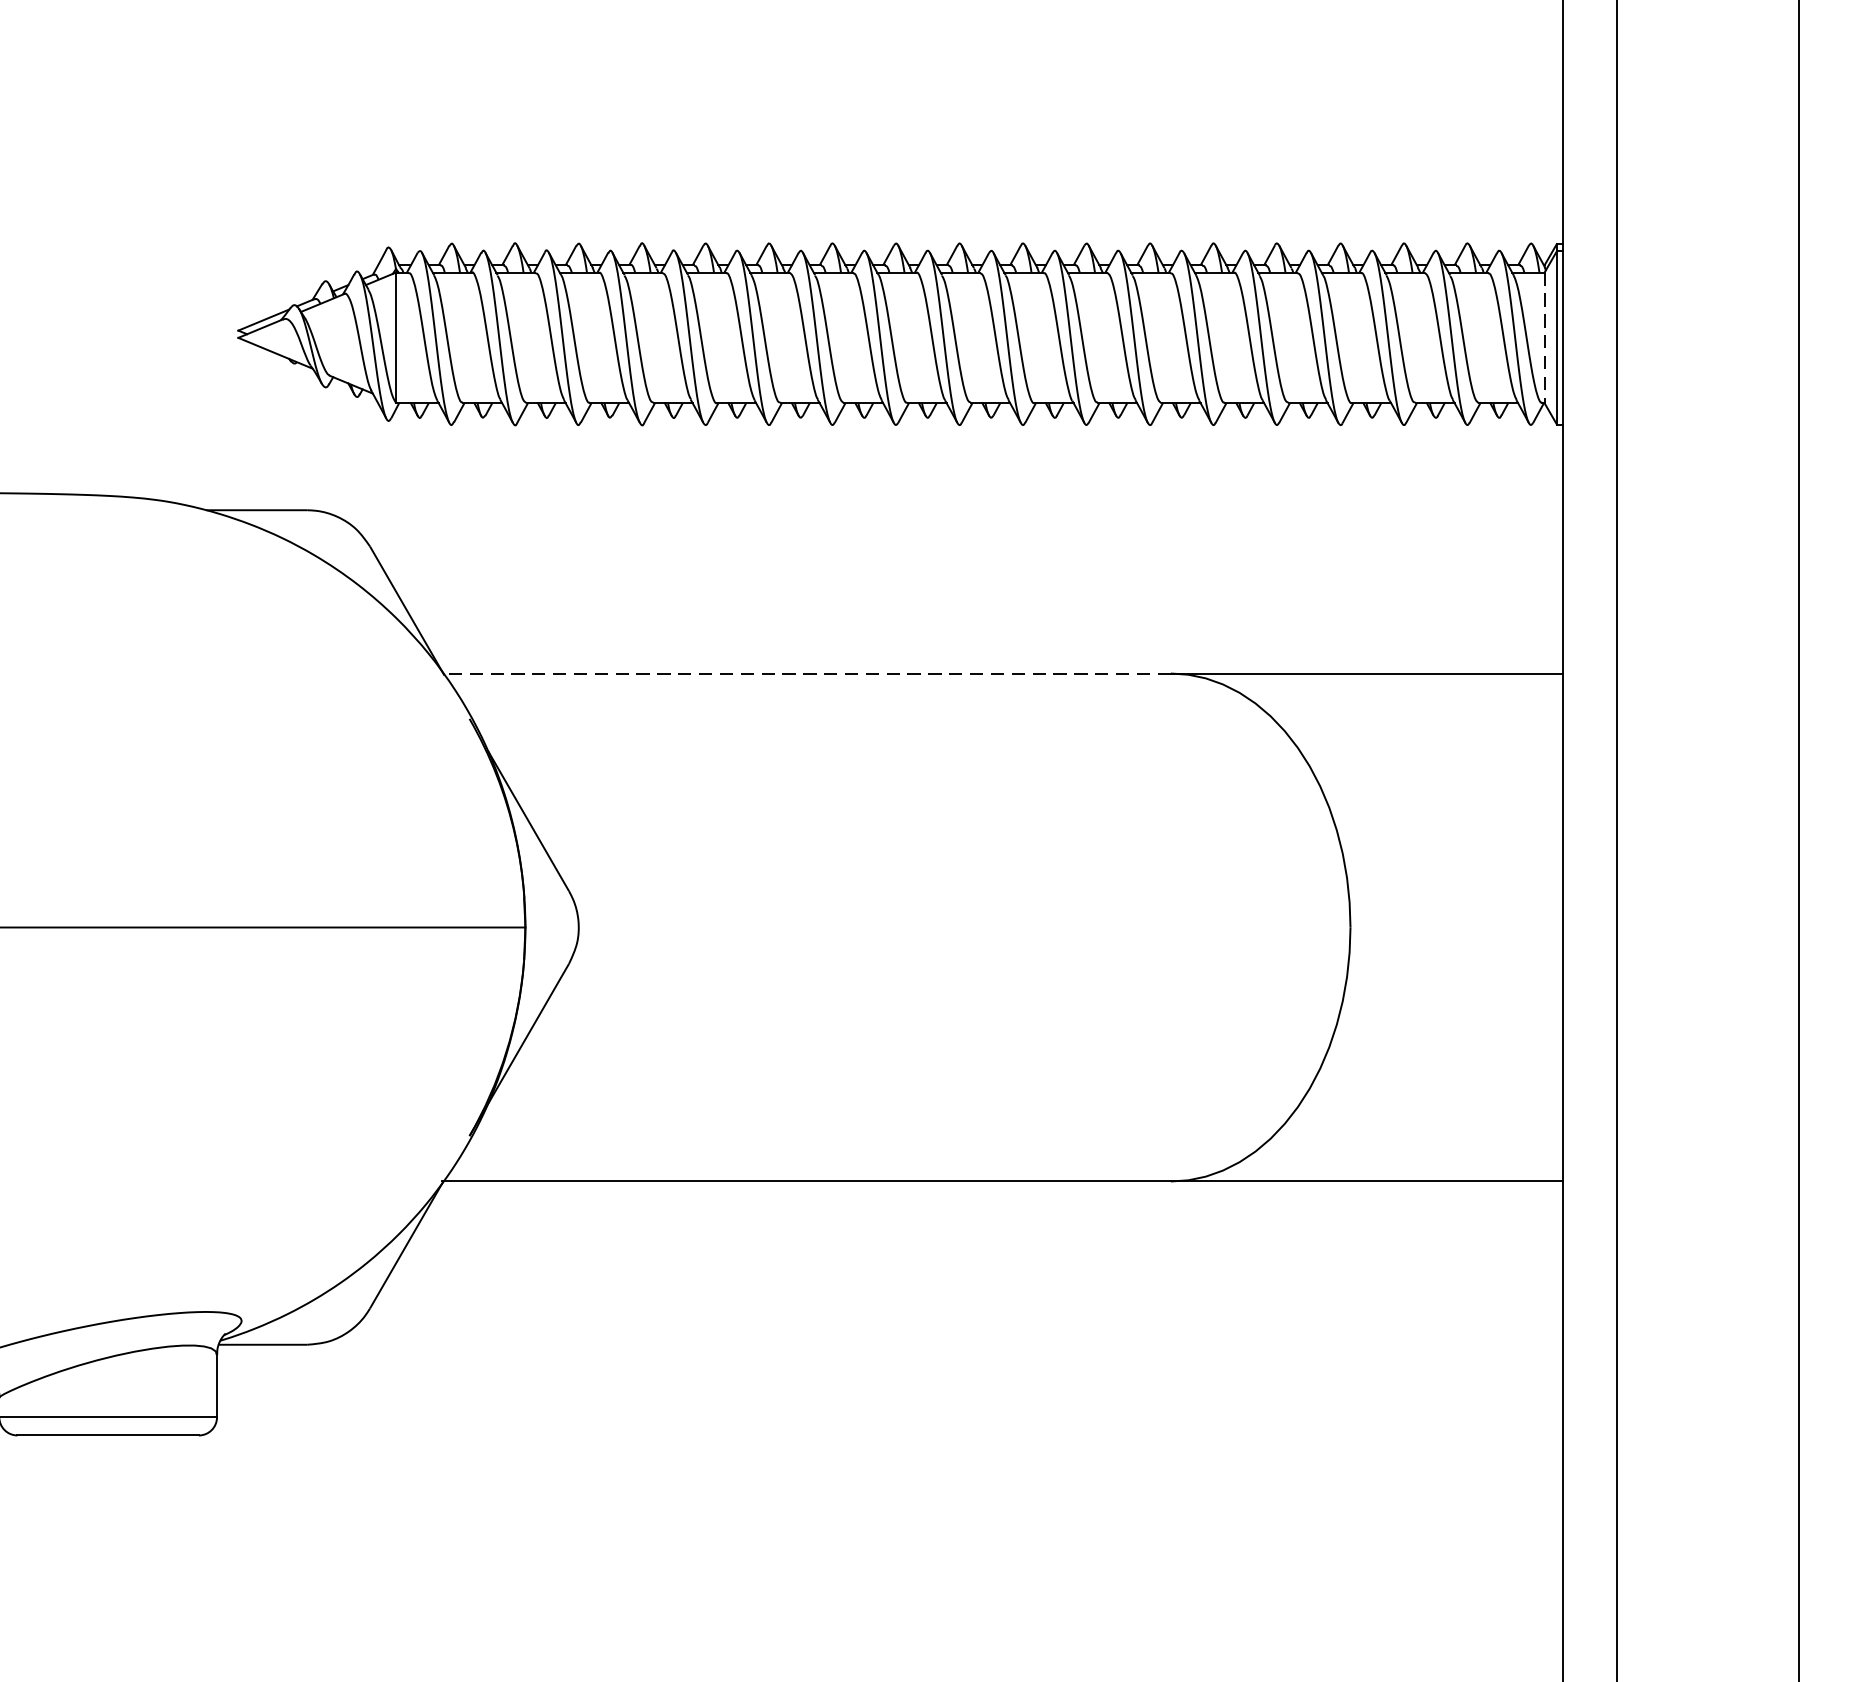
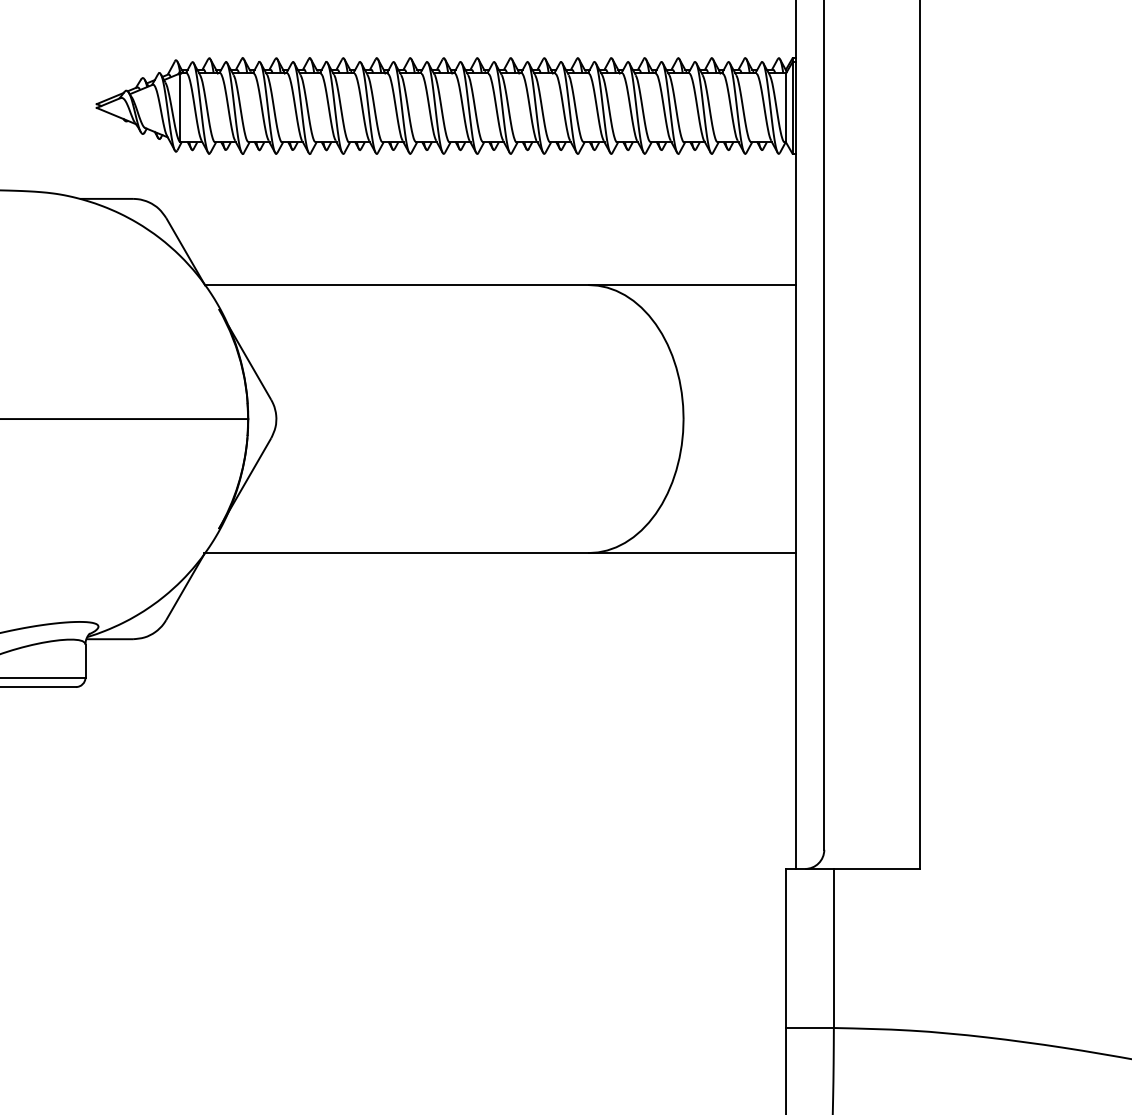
line: (1545, 338) -> (786, 108), dashed -> solid
line: (806, 674) -> (396, 285), dashed -> solid

